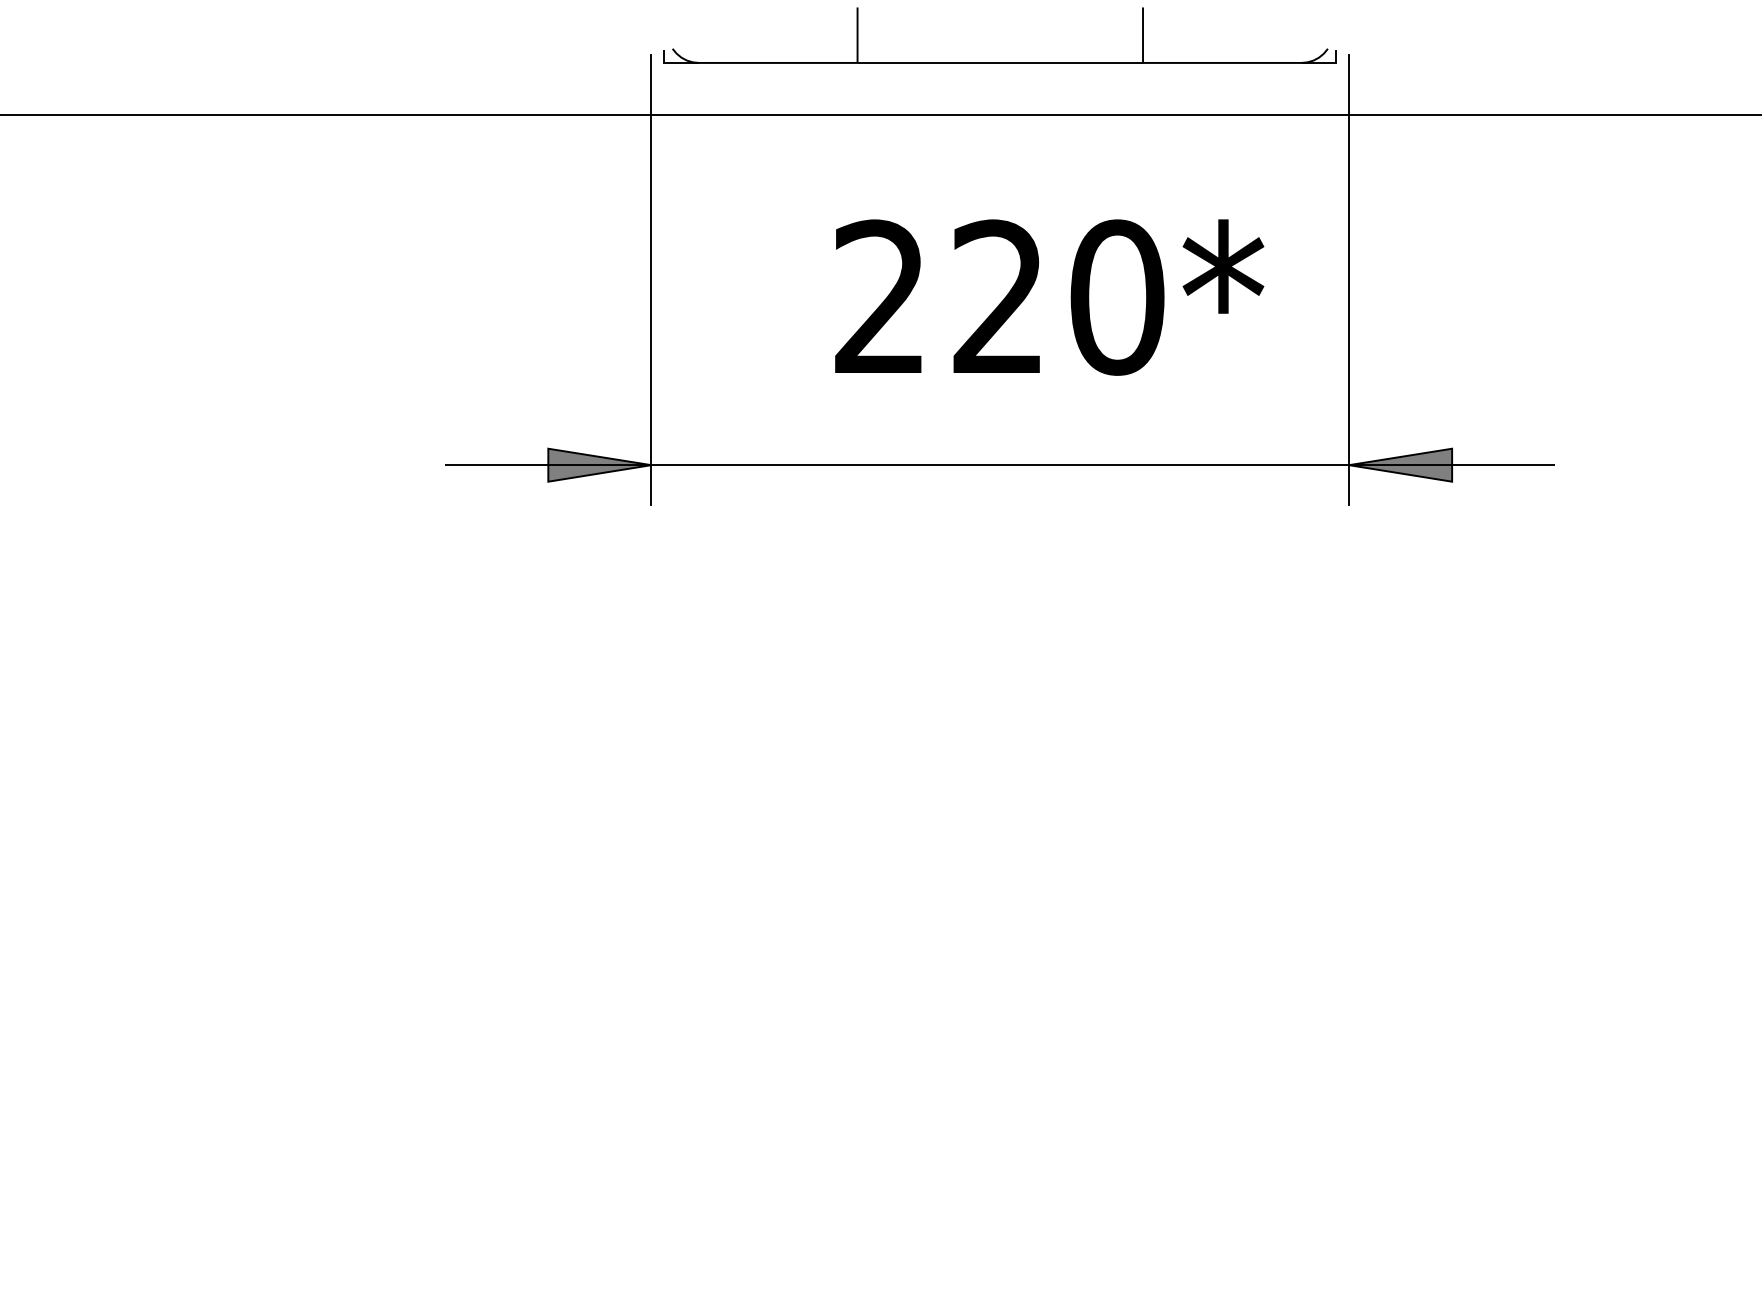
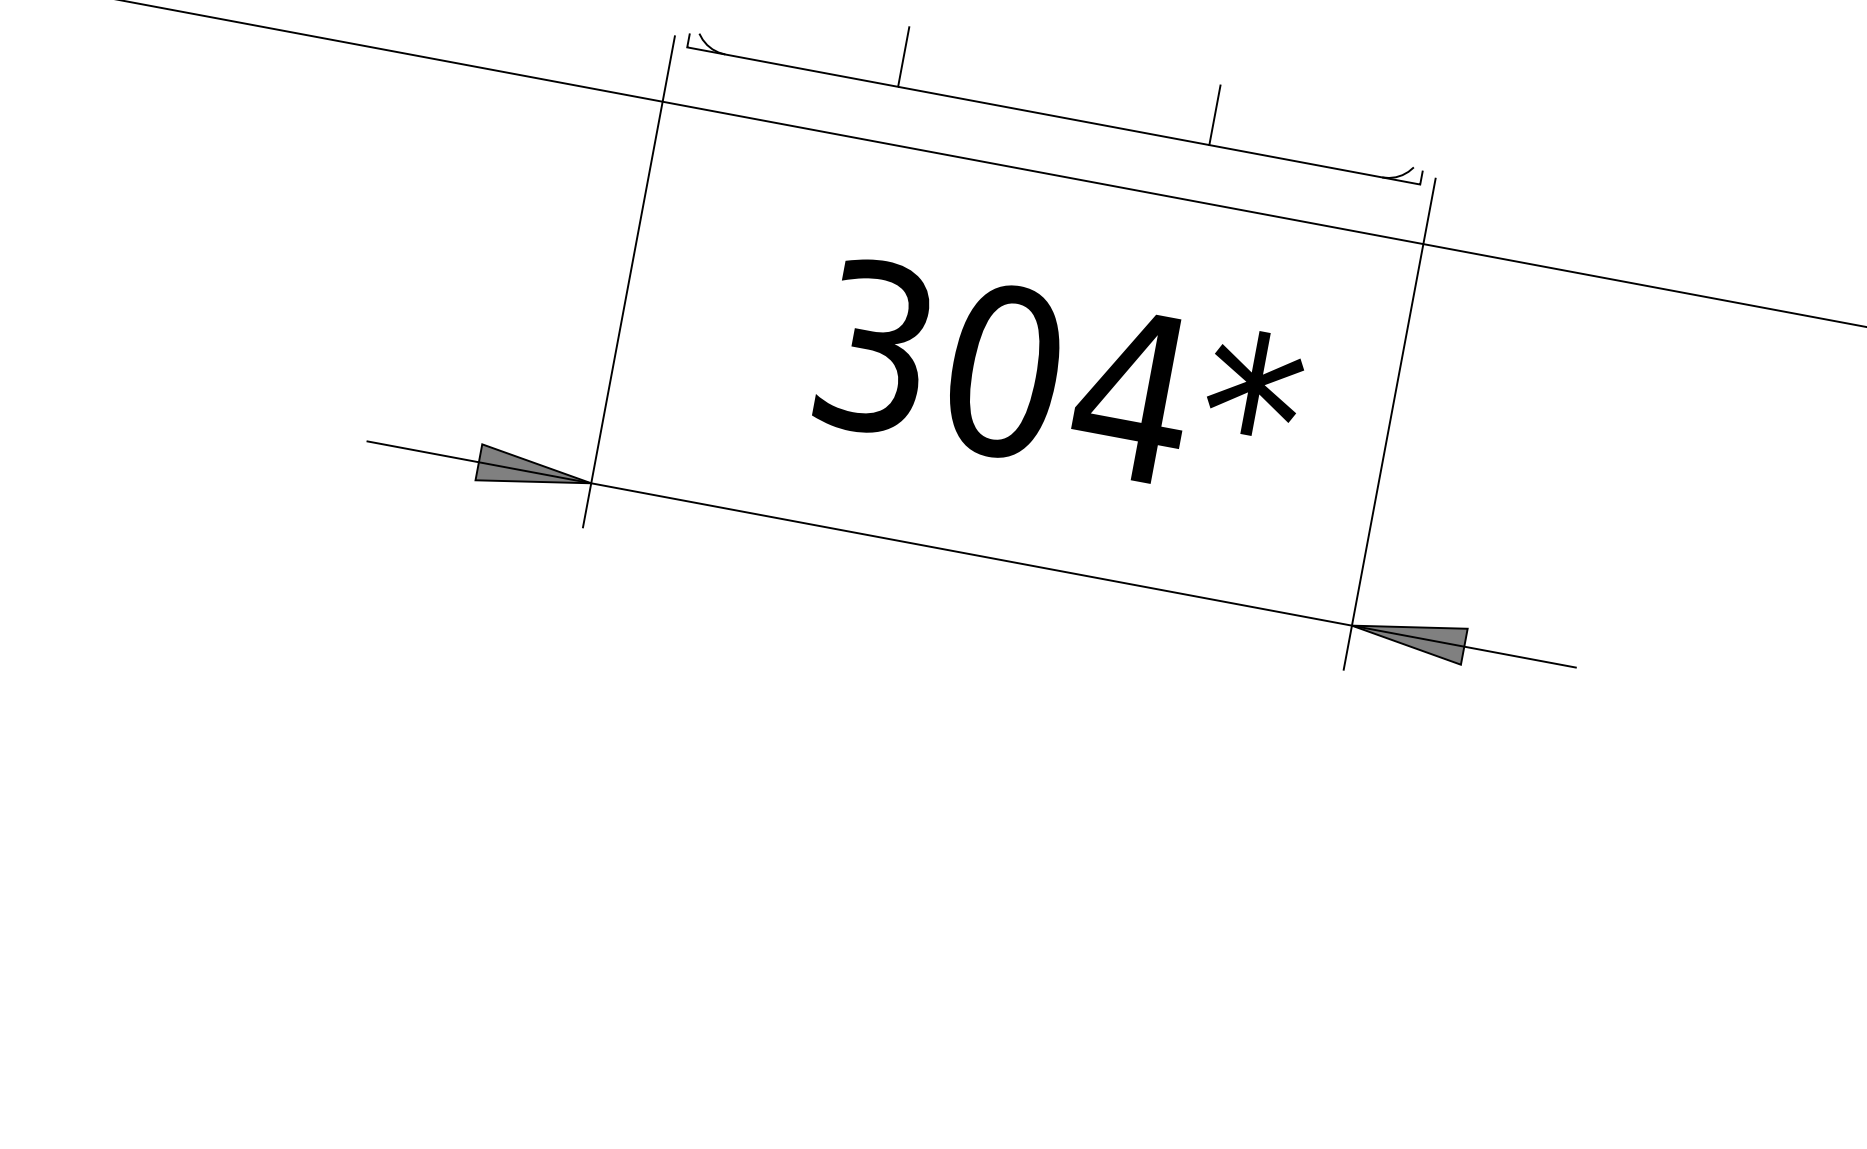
text: (1000, 297) -> (1006, 371), 220* -> 304*

